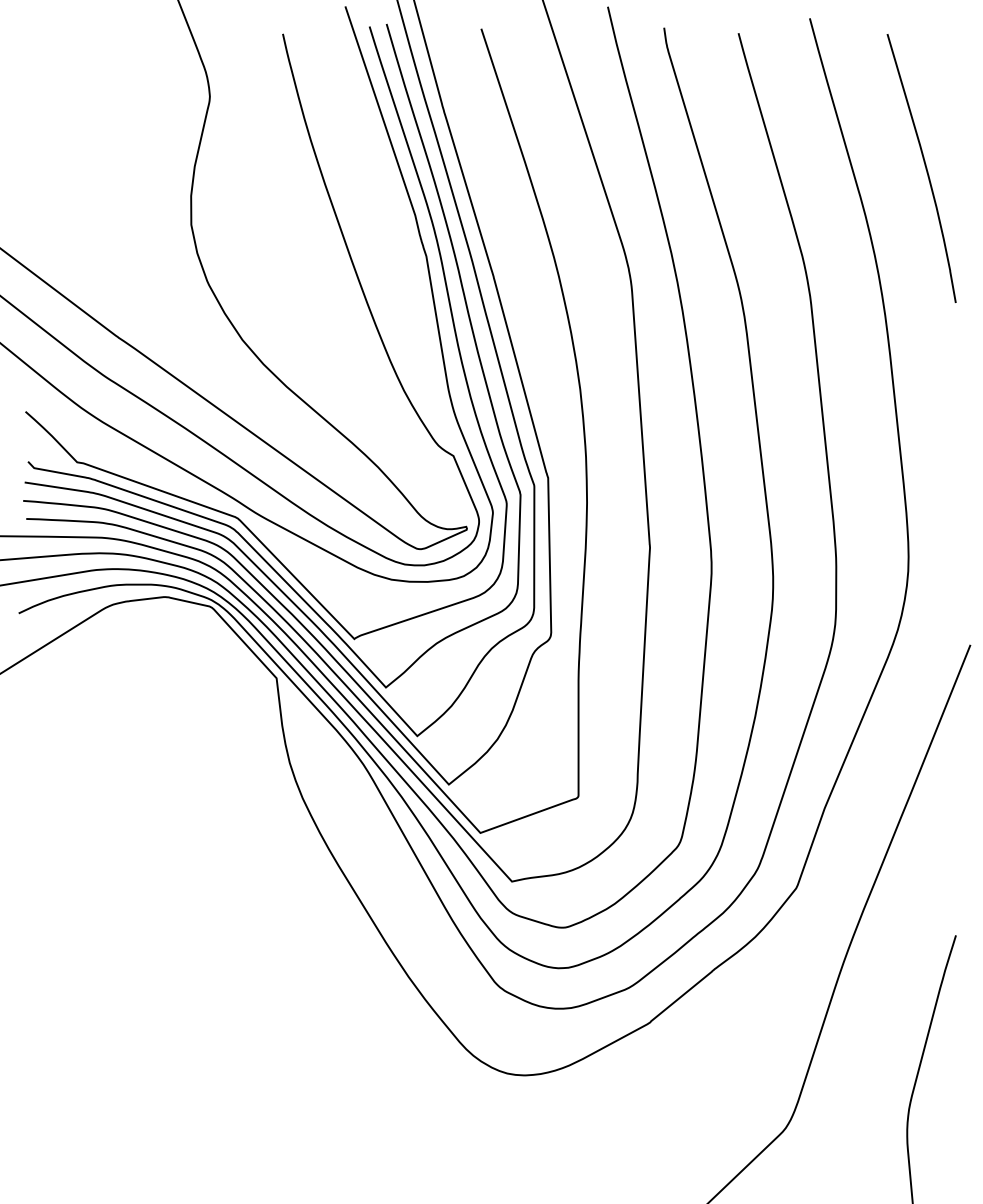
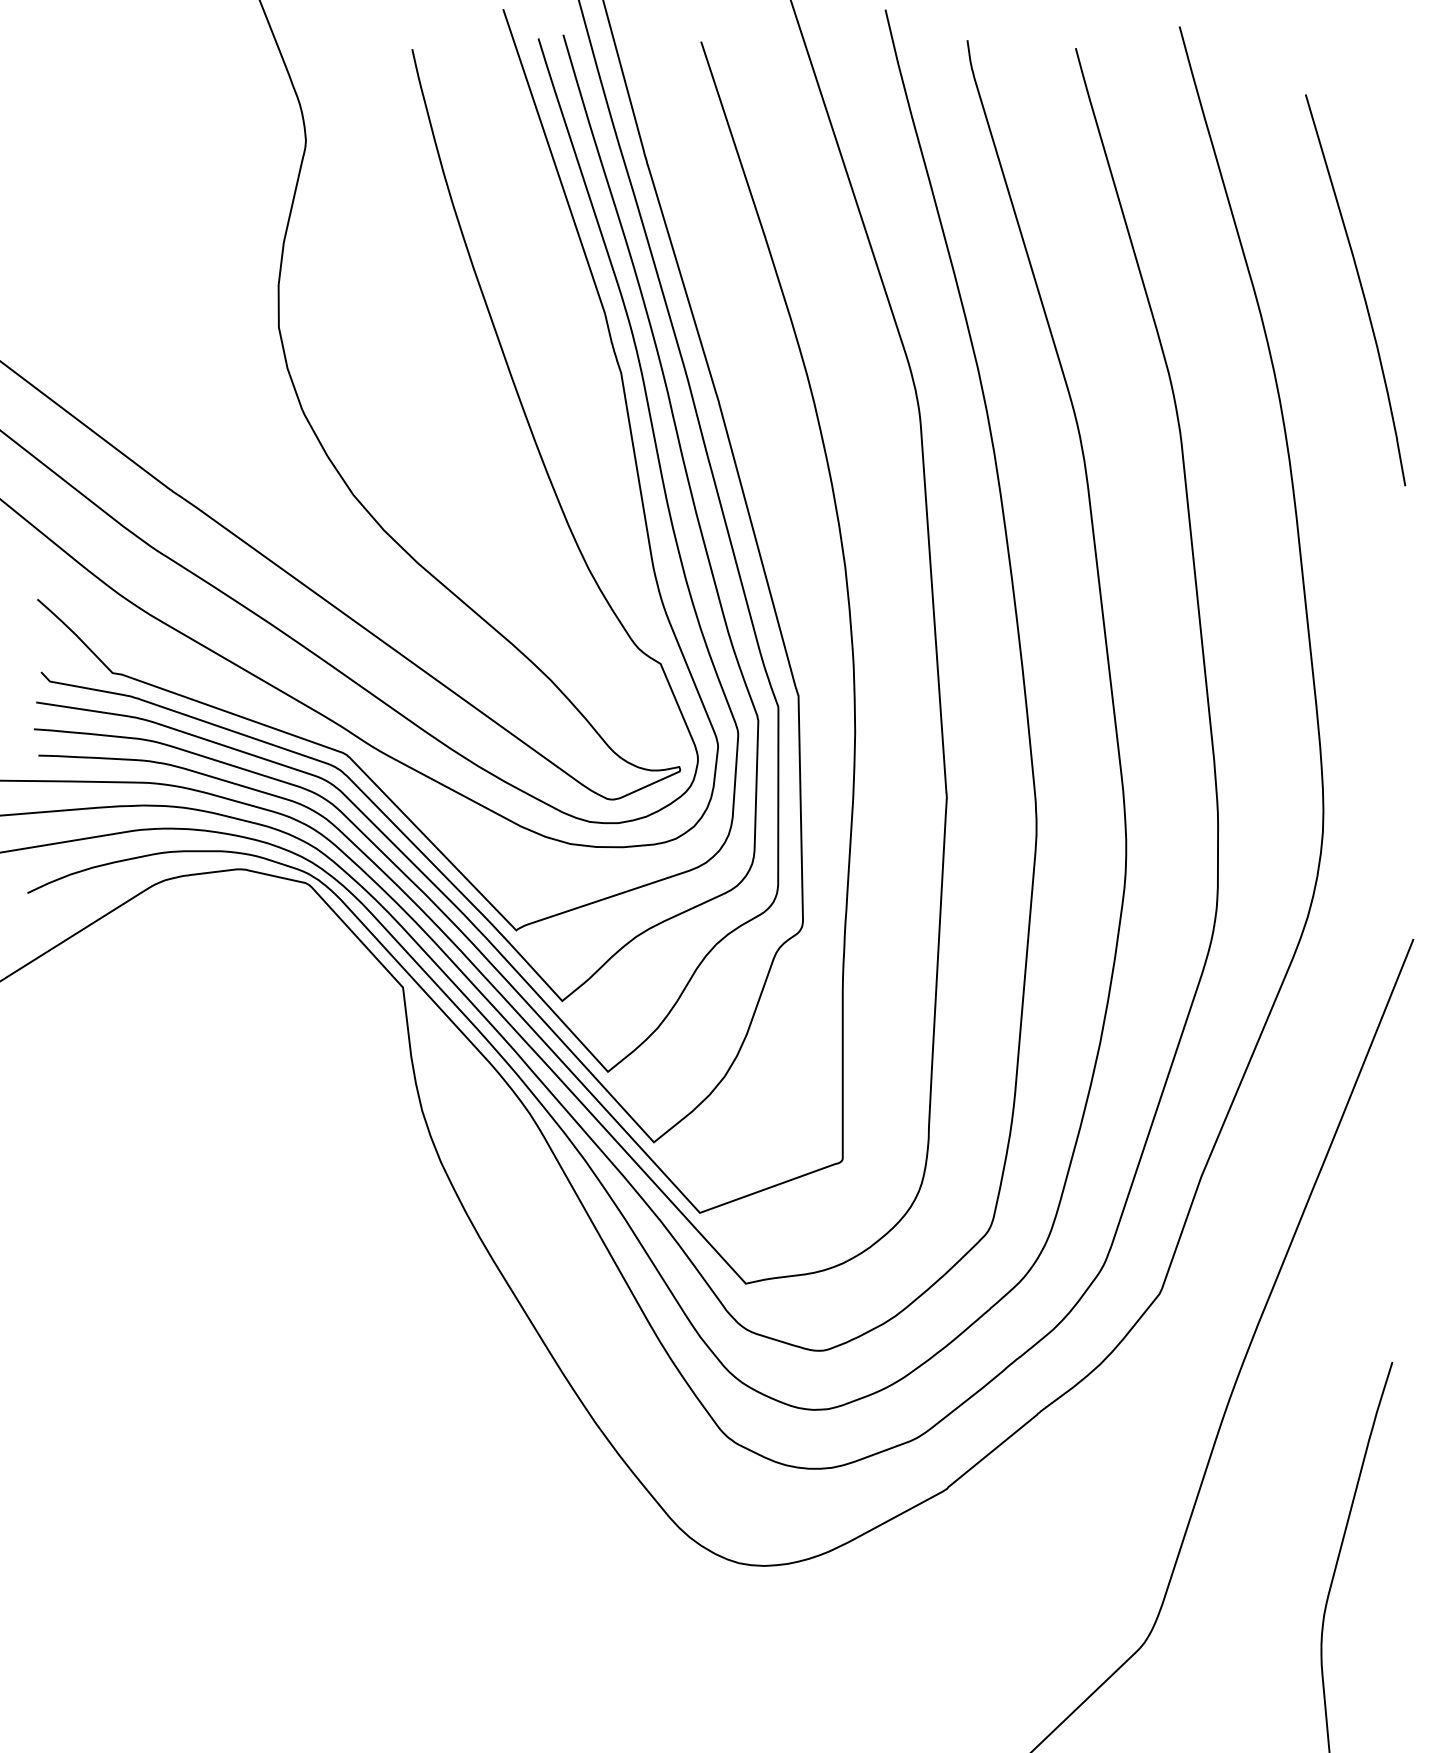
curve: (925, 168) -> (1361, 290), moved

